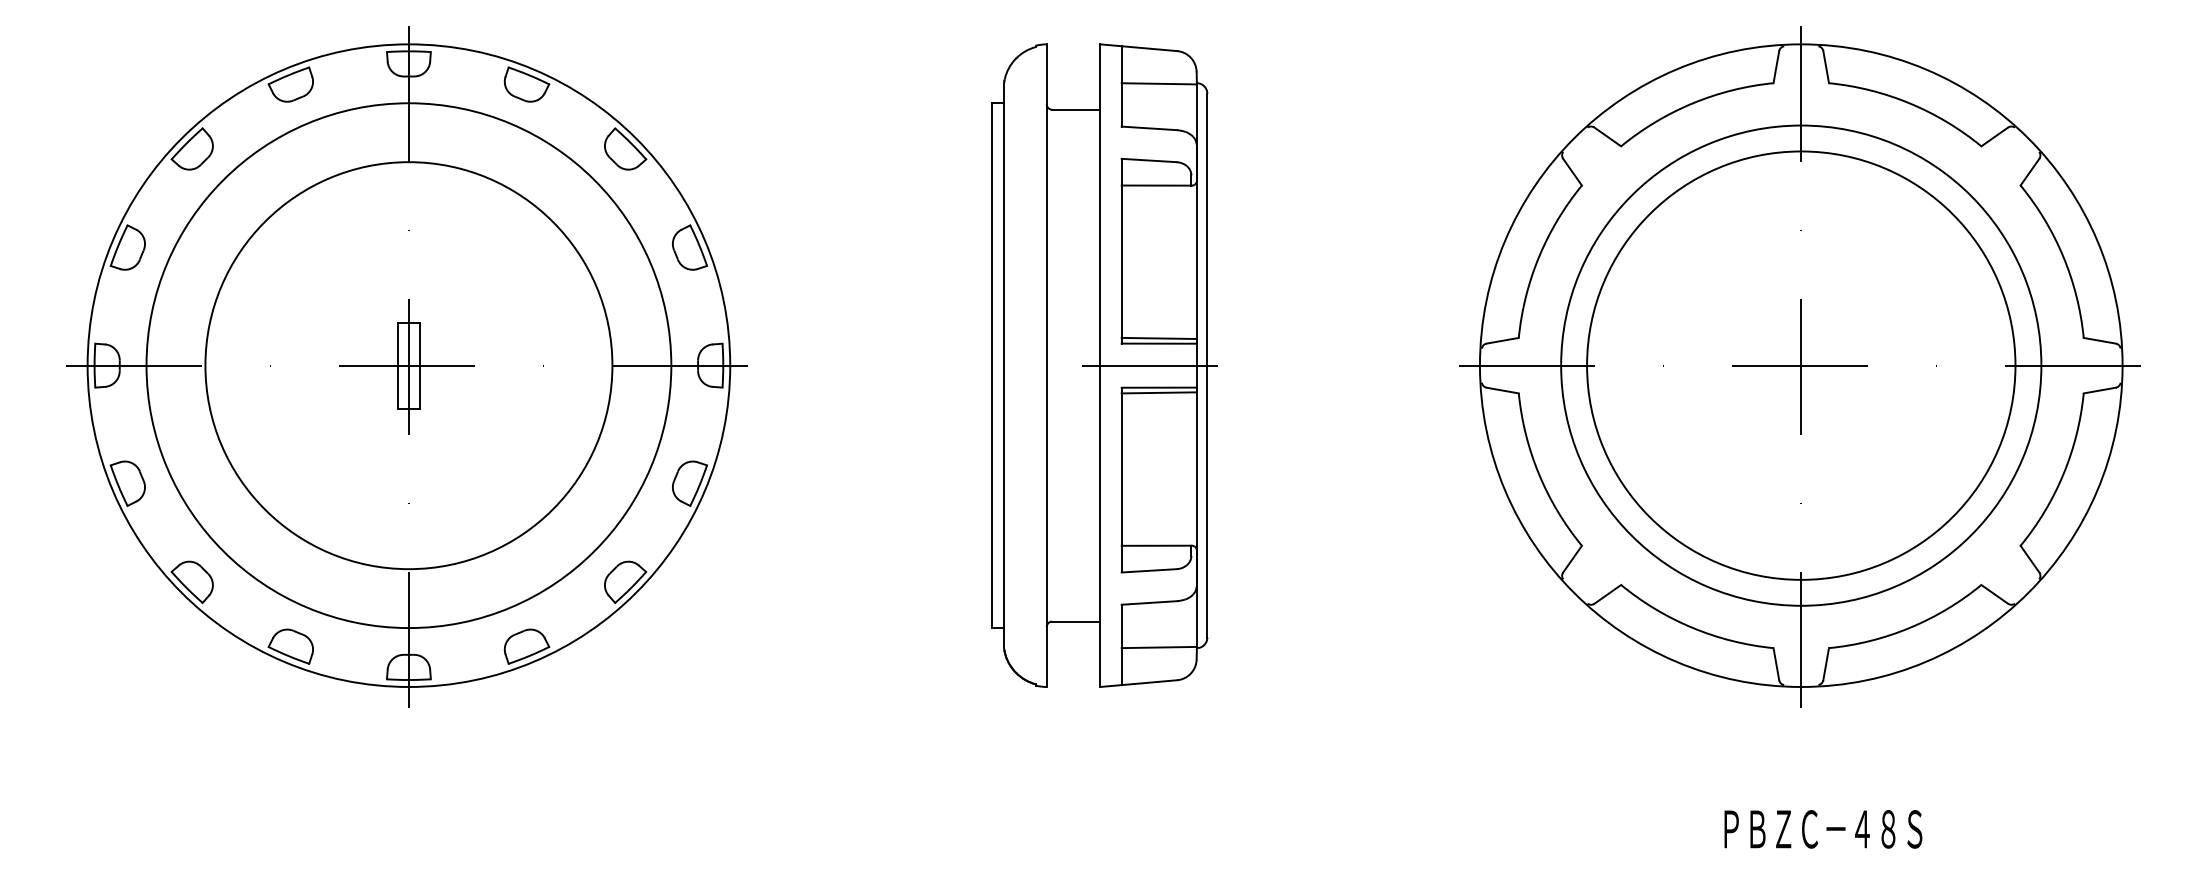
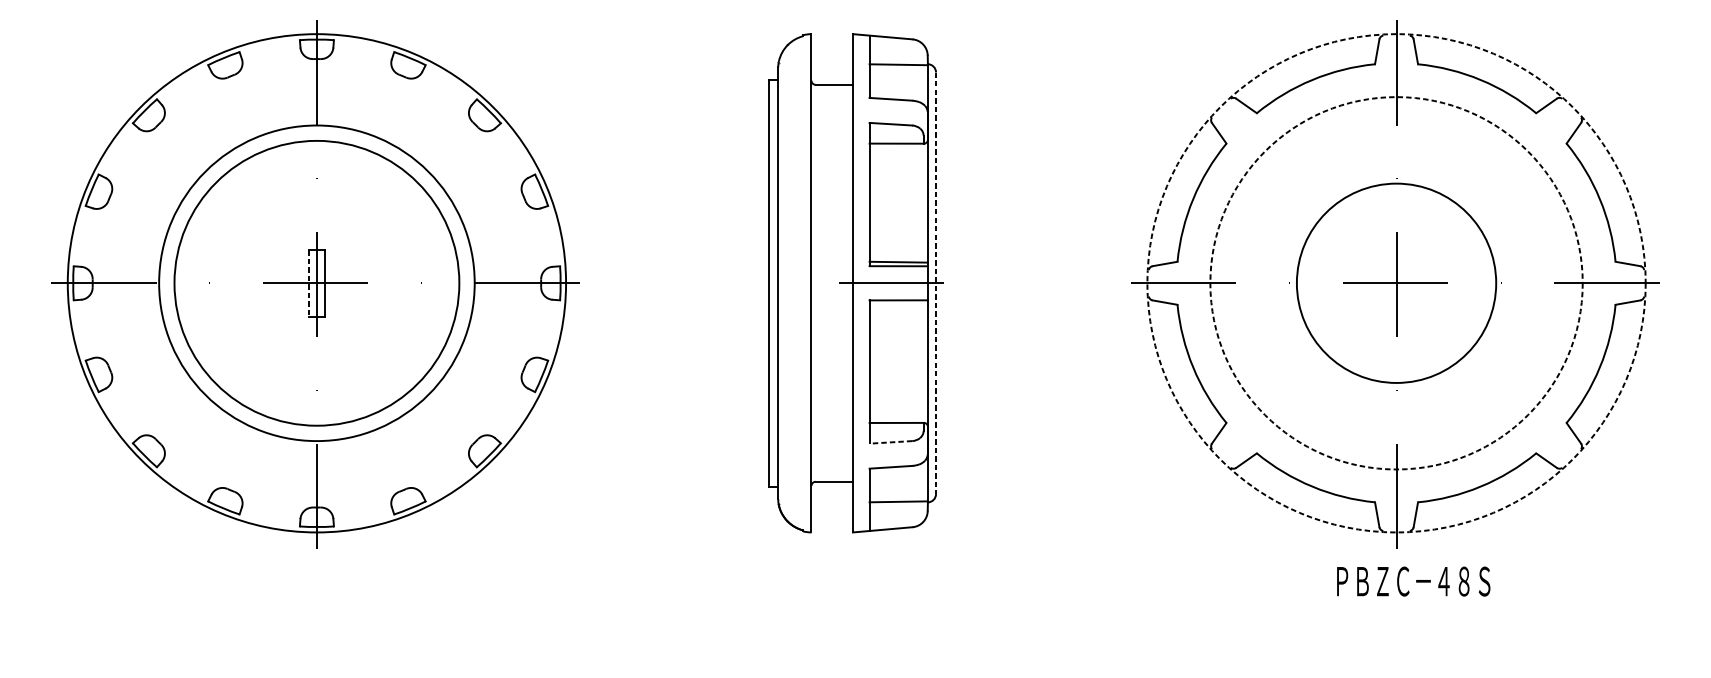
line: (398, 365) -> (308, 283), solid -> dashed
circle: (408, 365) -> (316, 283), size x0.7
line: (1207, 365) -> (936, 283), solid -> dashed
circle: (1800, 365) -> (1395, 283), solid -> dashed
circle: (1801, 365) -> (1396, 283), size x0.6
circle: (1801, 365) -> (1396, 283), solid -> dashed
line: (1158, 392) -> (898, 304), removed
line: (1149, 570) -> (891, 442), solid -> dashed
text: (1823, 829) -> (1413, 581), moved

